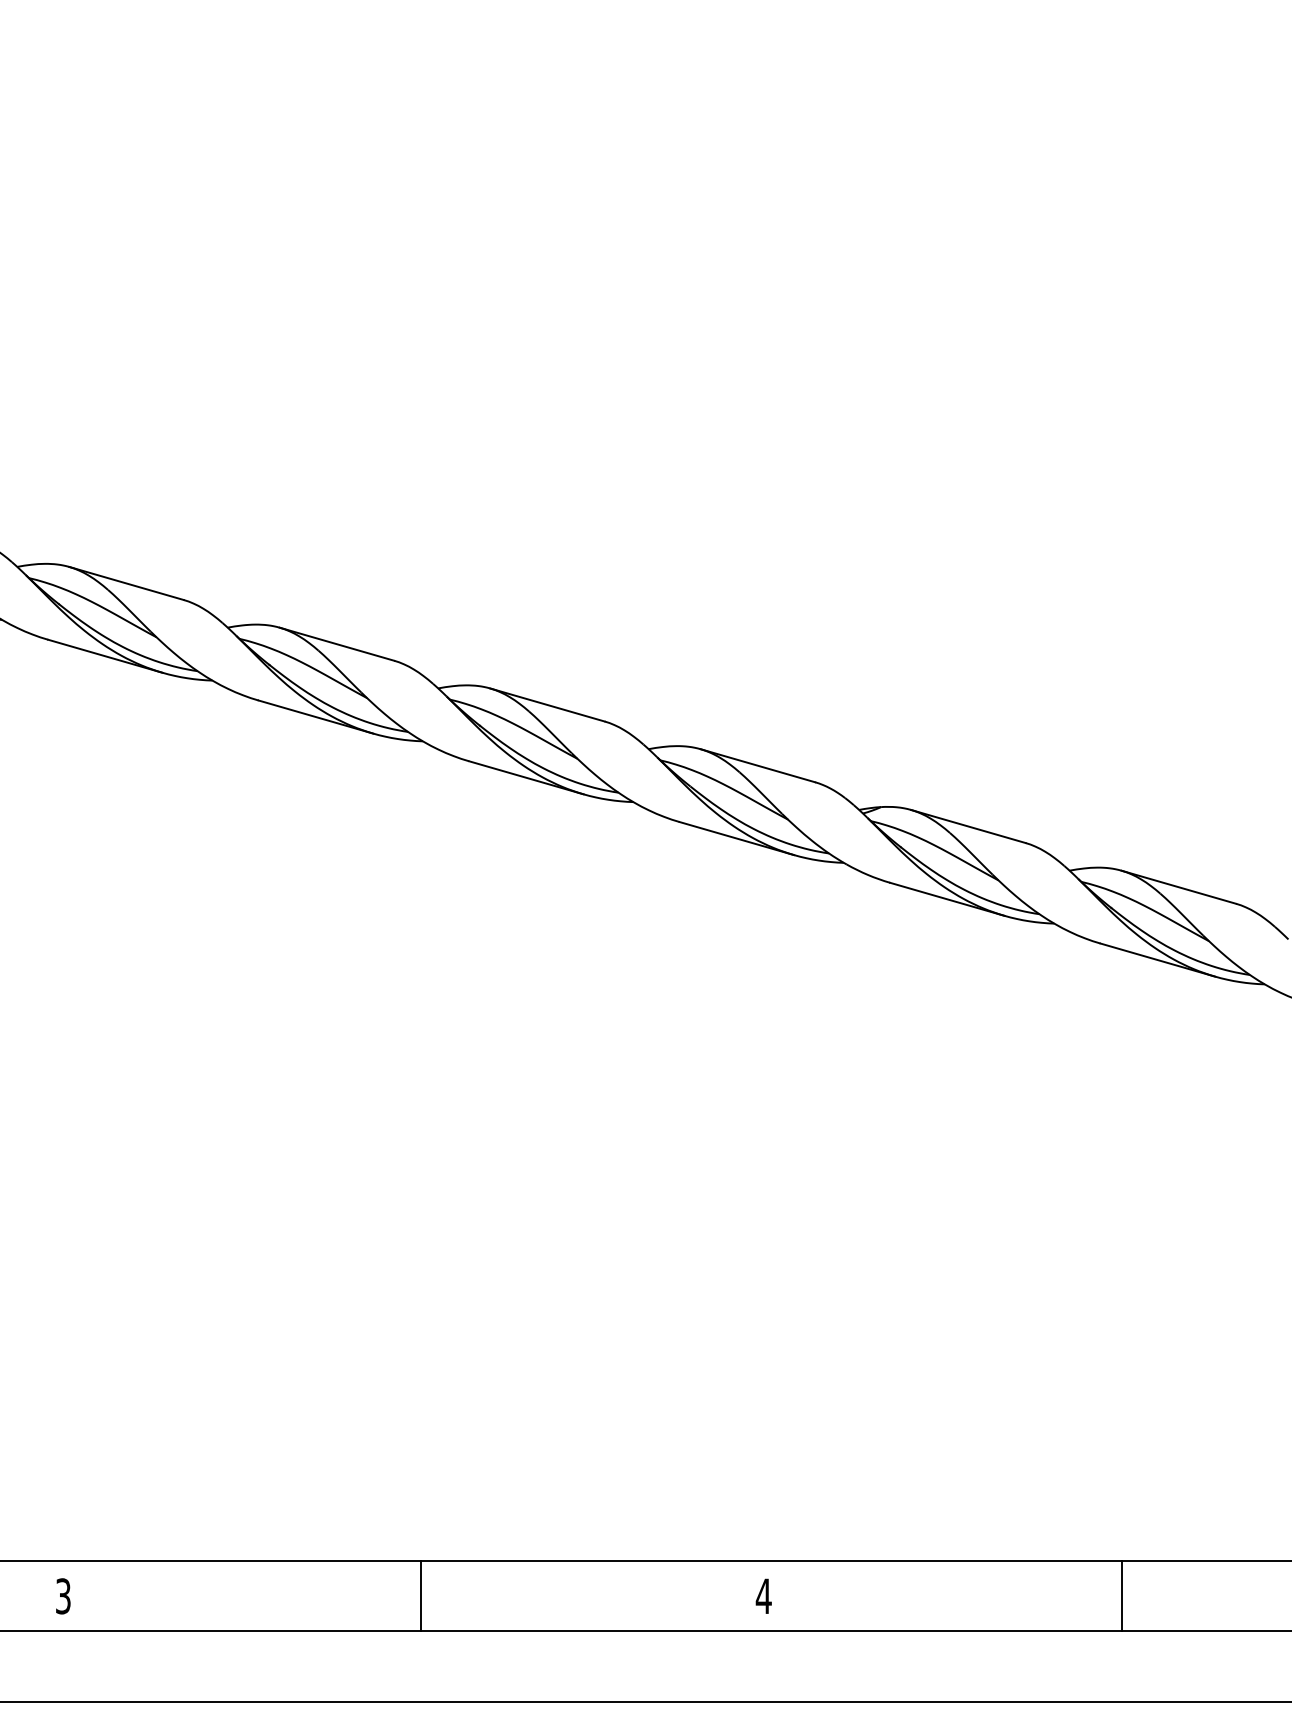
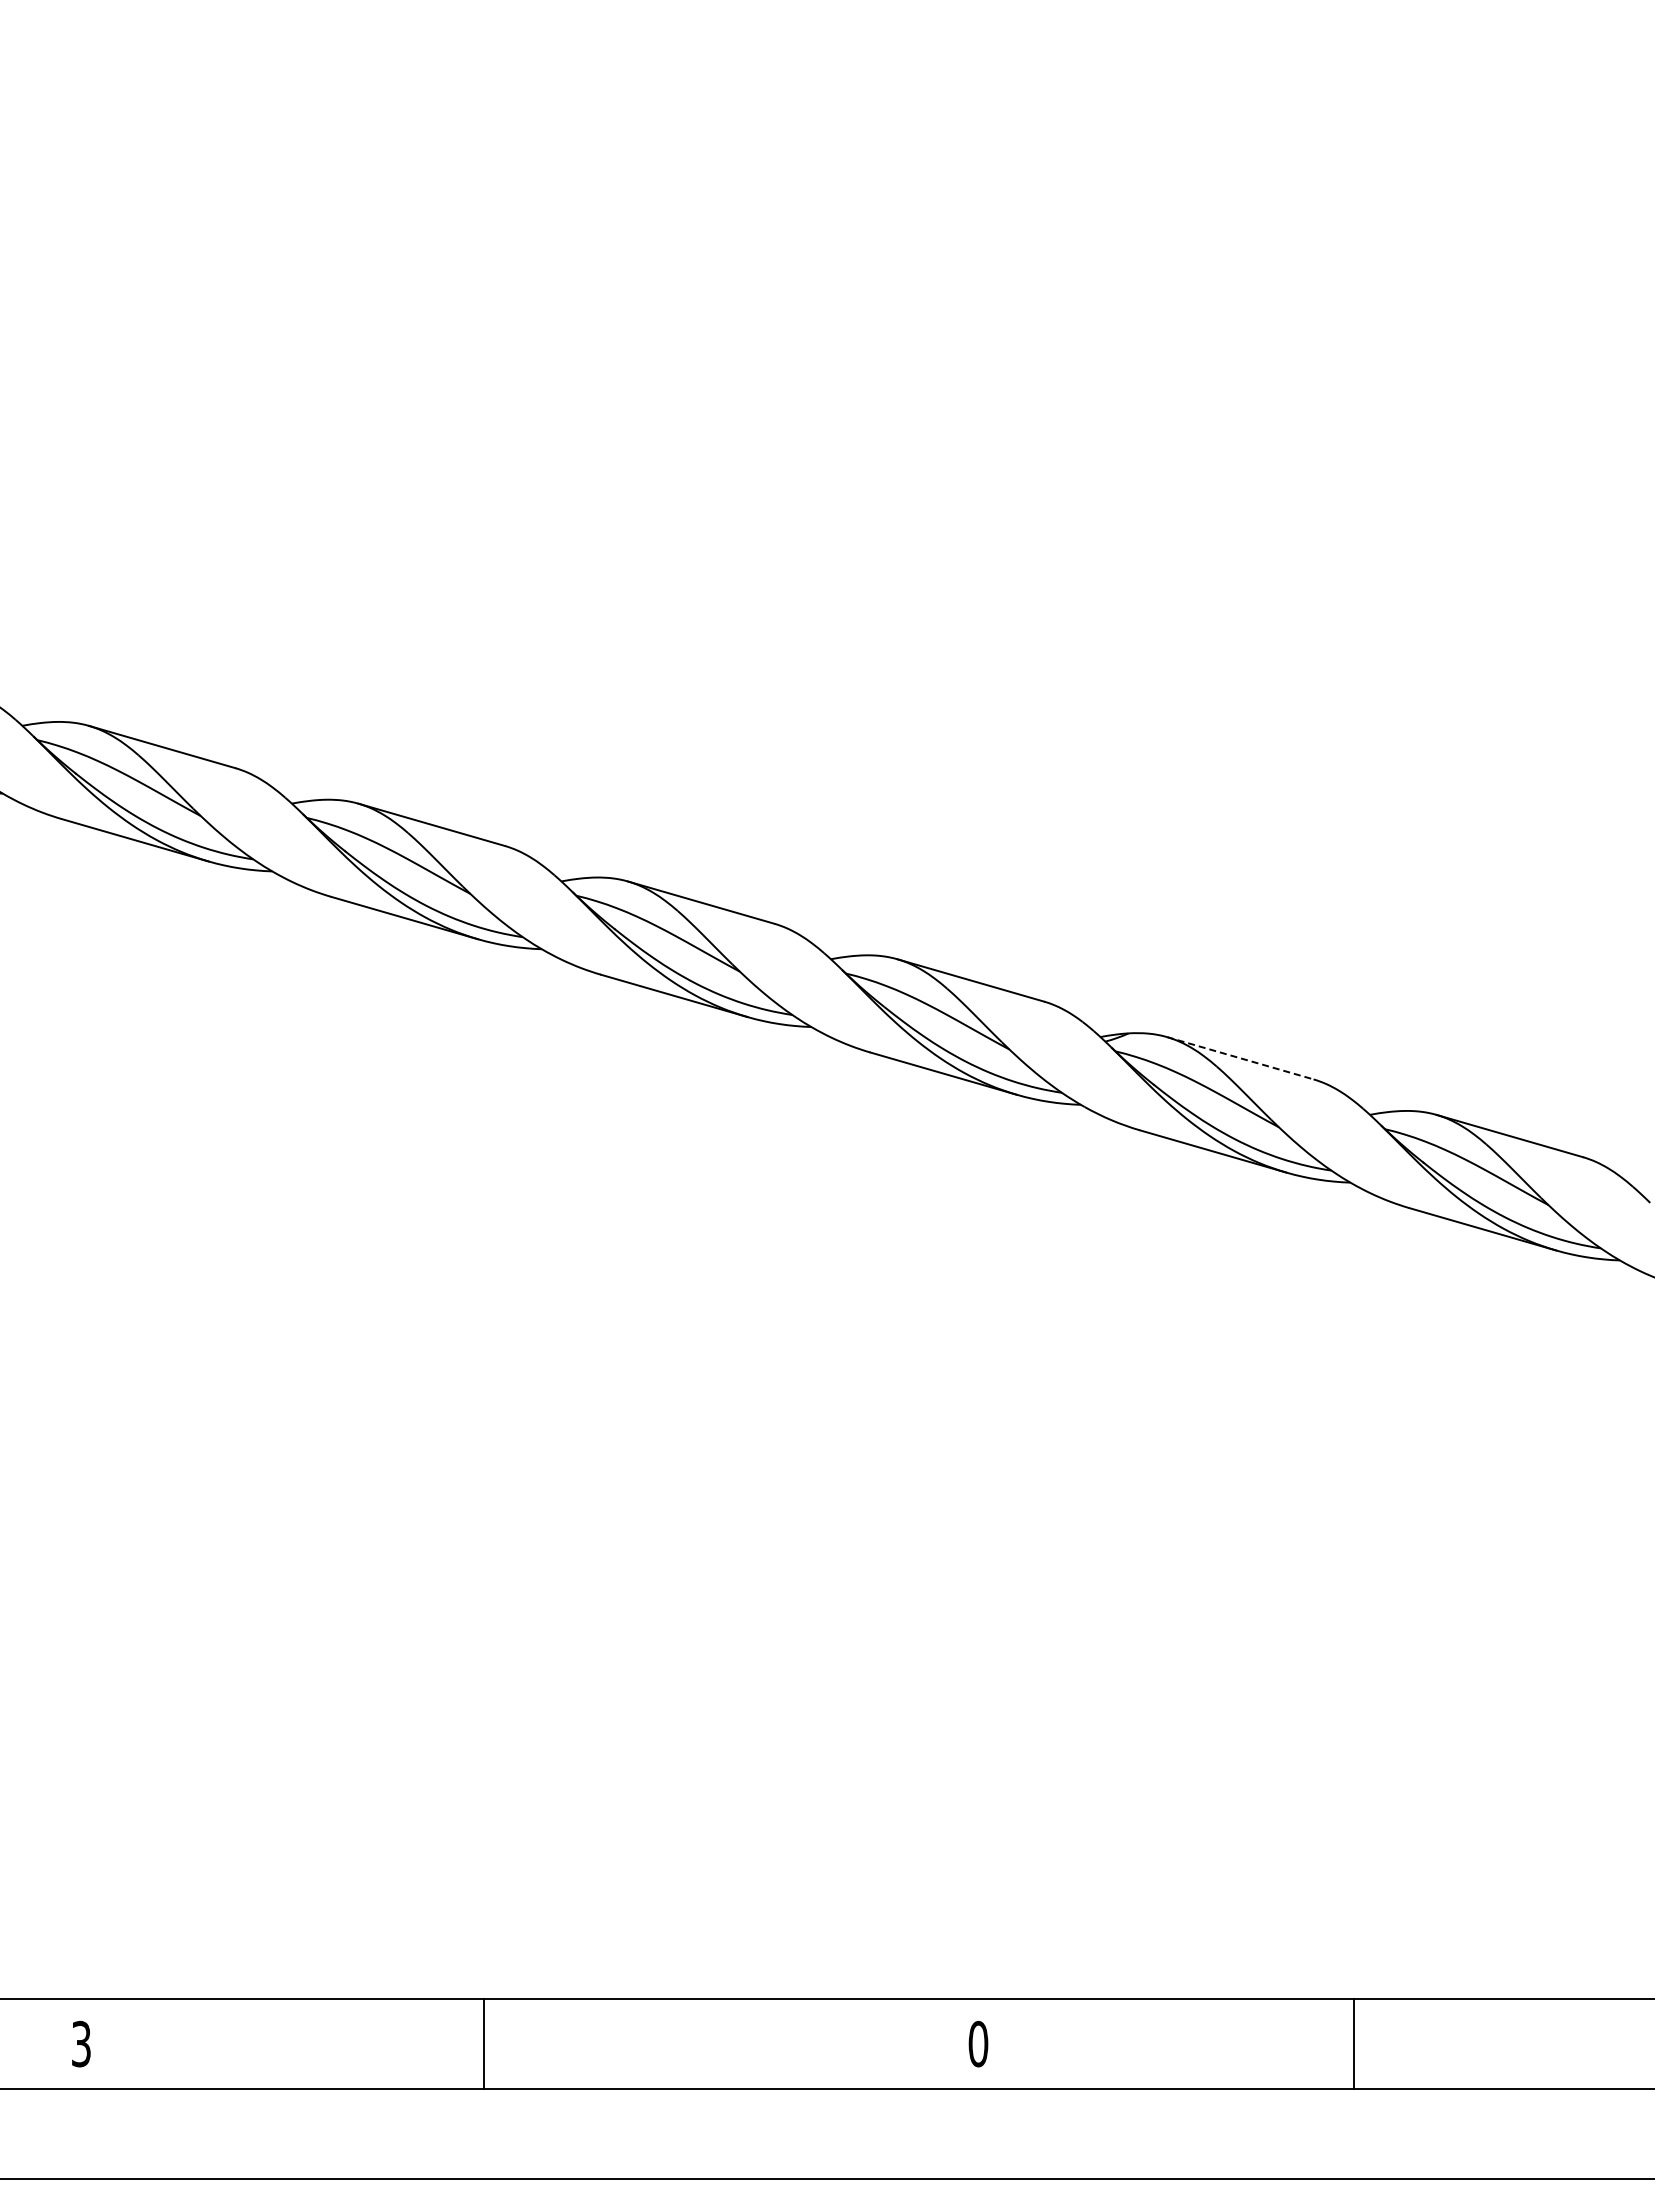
line: (968, 826) -> (1240, 1058), solid -> dashed
text: (763, 1595) -> (978, 2043), 4 -> 0
line: (420, 1596) -> (483, 2044), moved
line: (1122, 1596) -> (1354, 2044), moved

